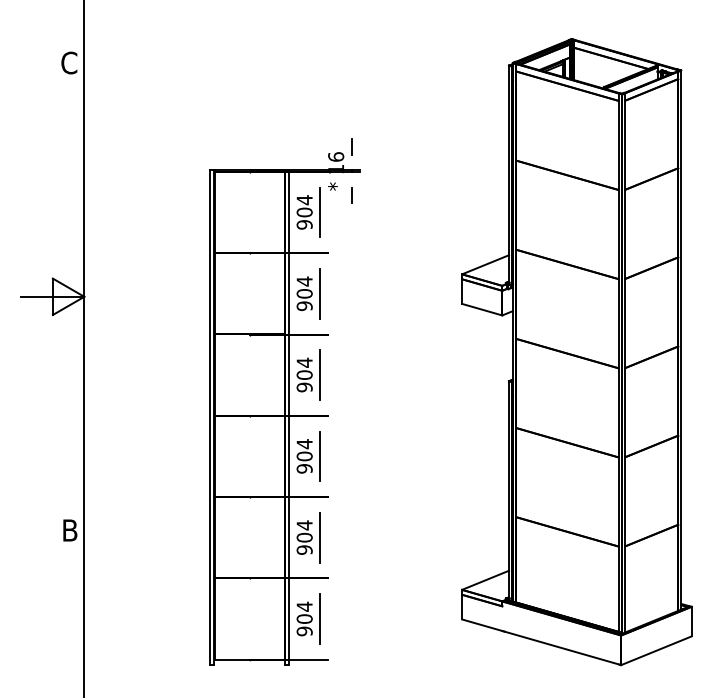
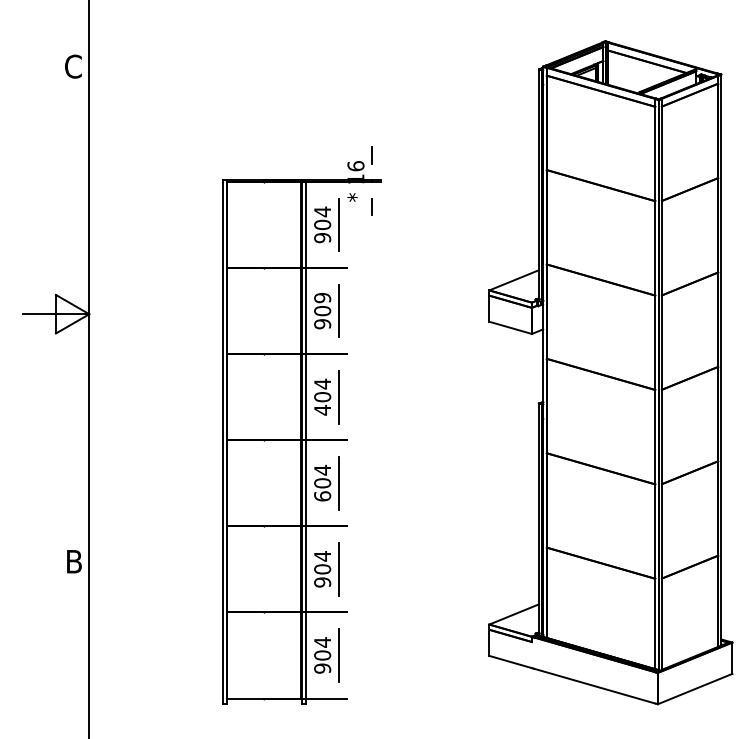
text: (304, 281) -> (322, 297), 904 -> 909
text: (304, 386) -> (322, 409), 904 -> 404
text: (304, 468) -> (322, 496), 904 -> 604

